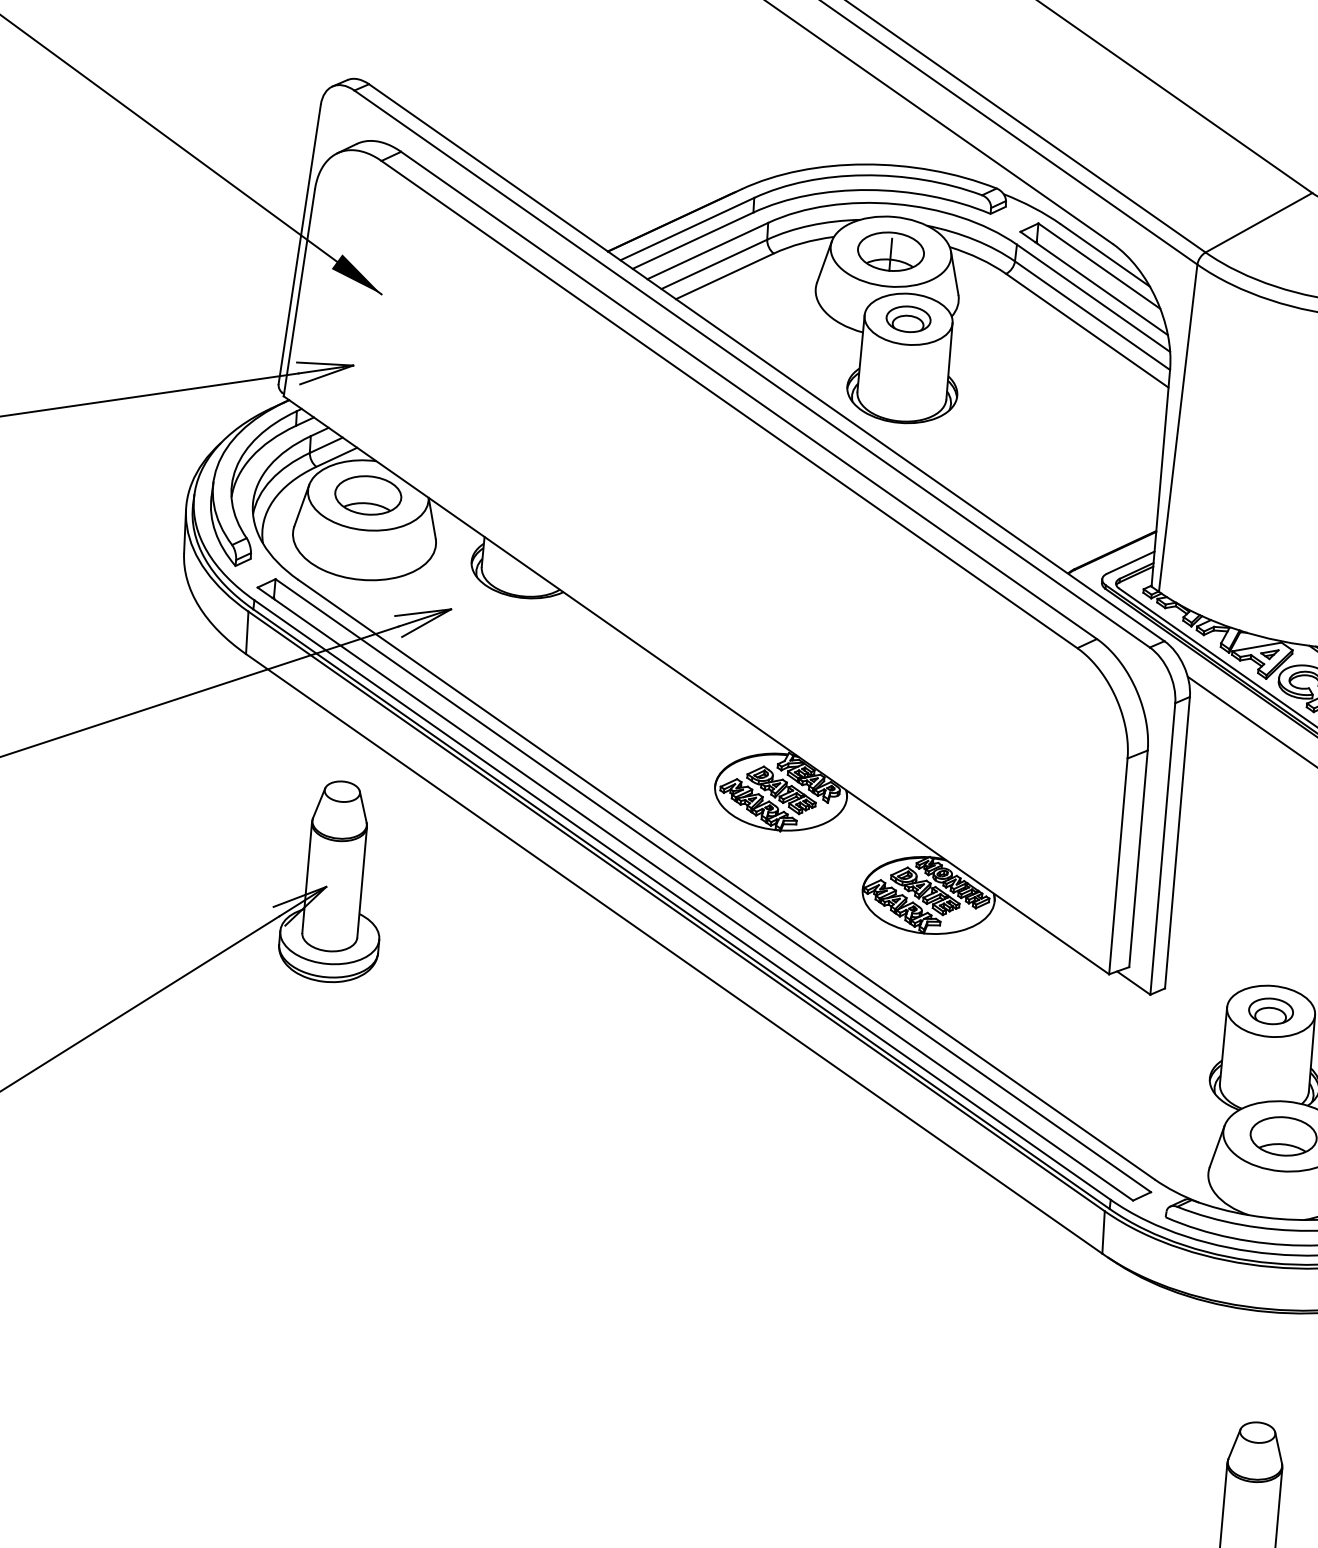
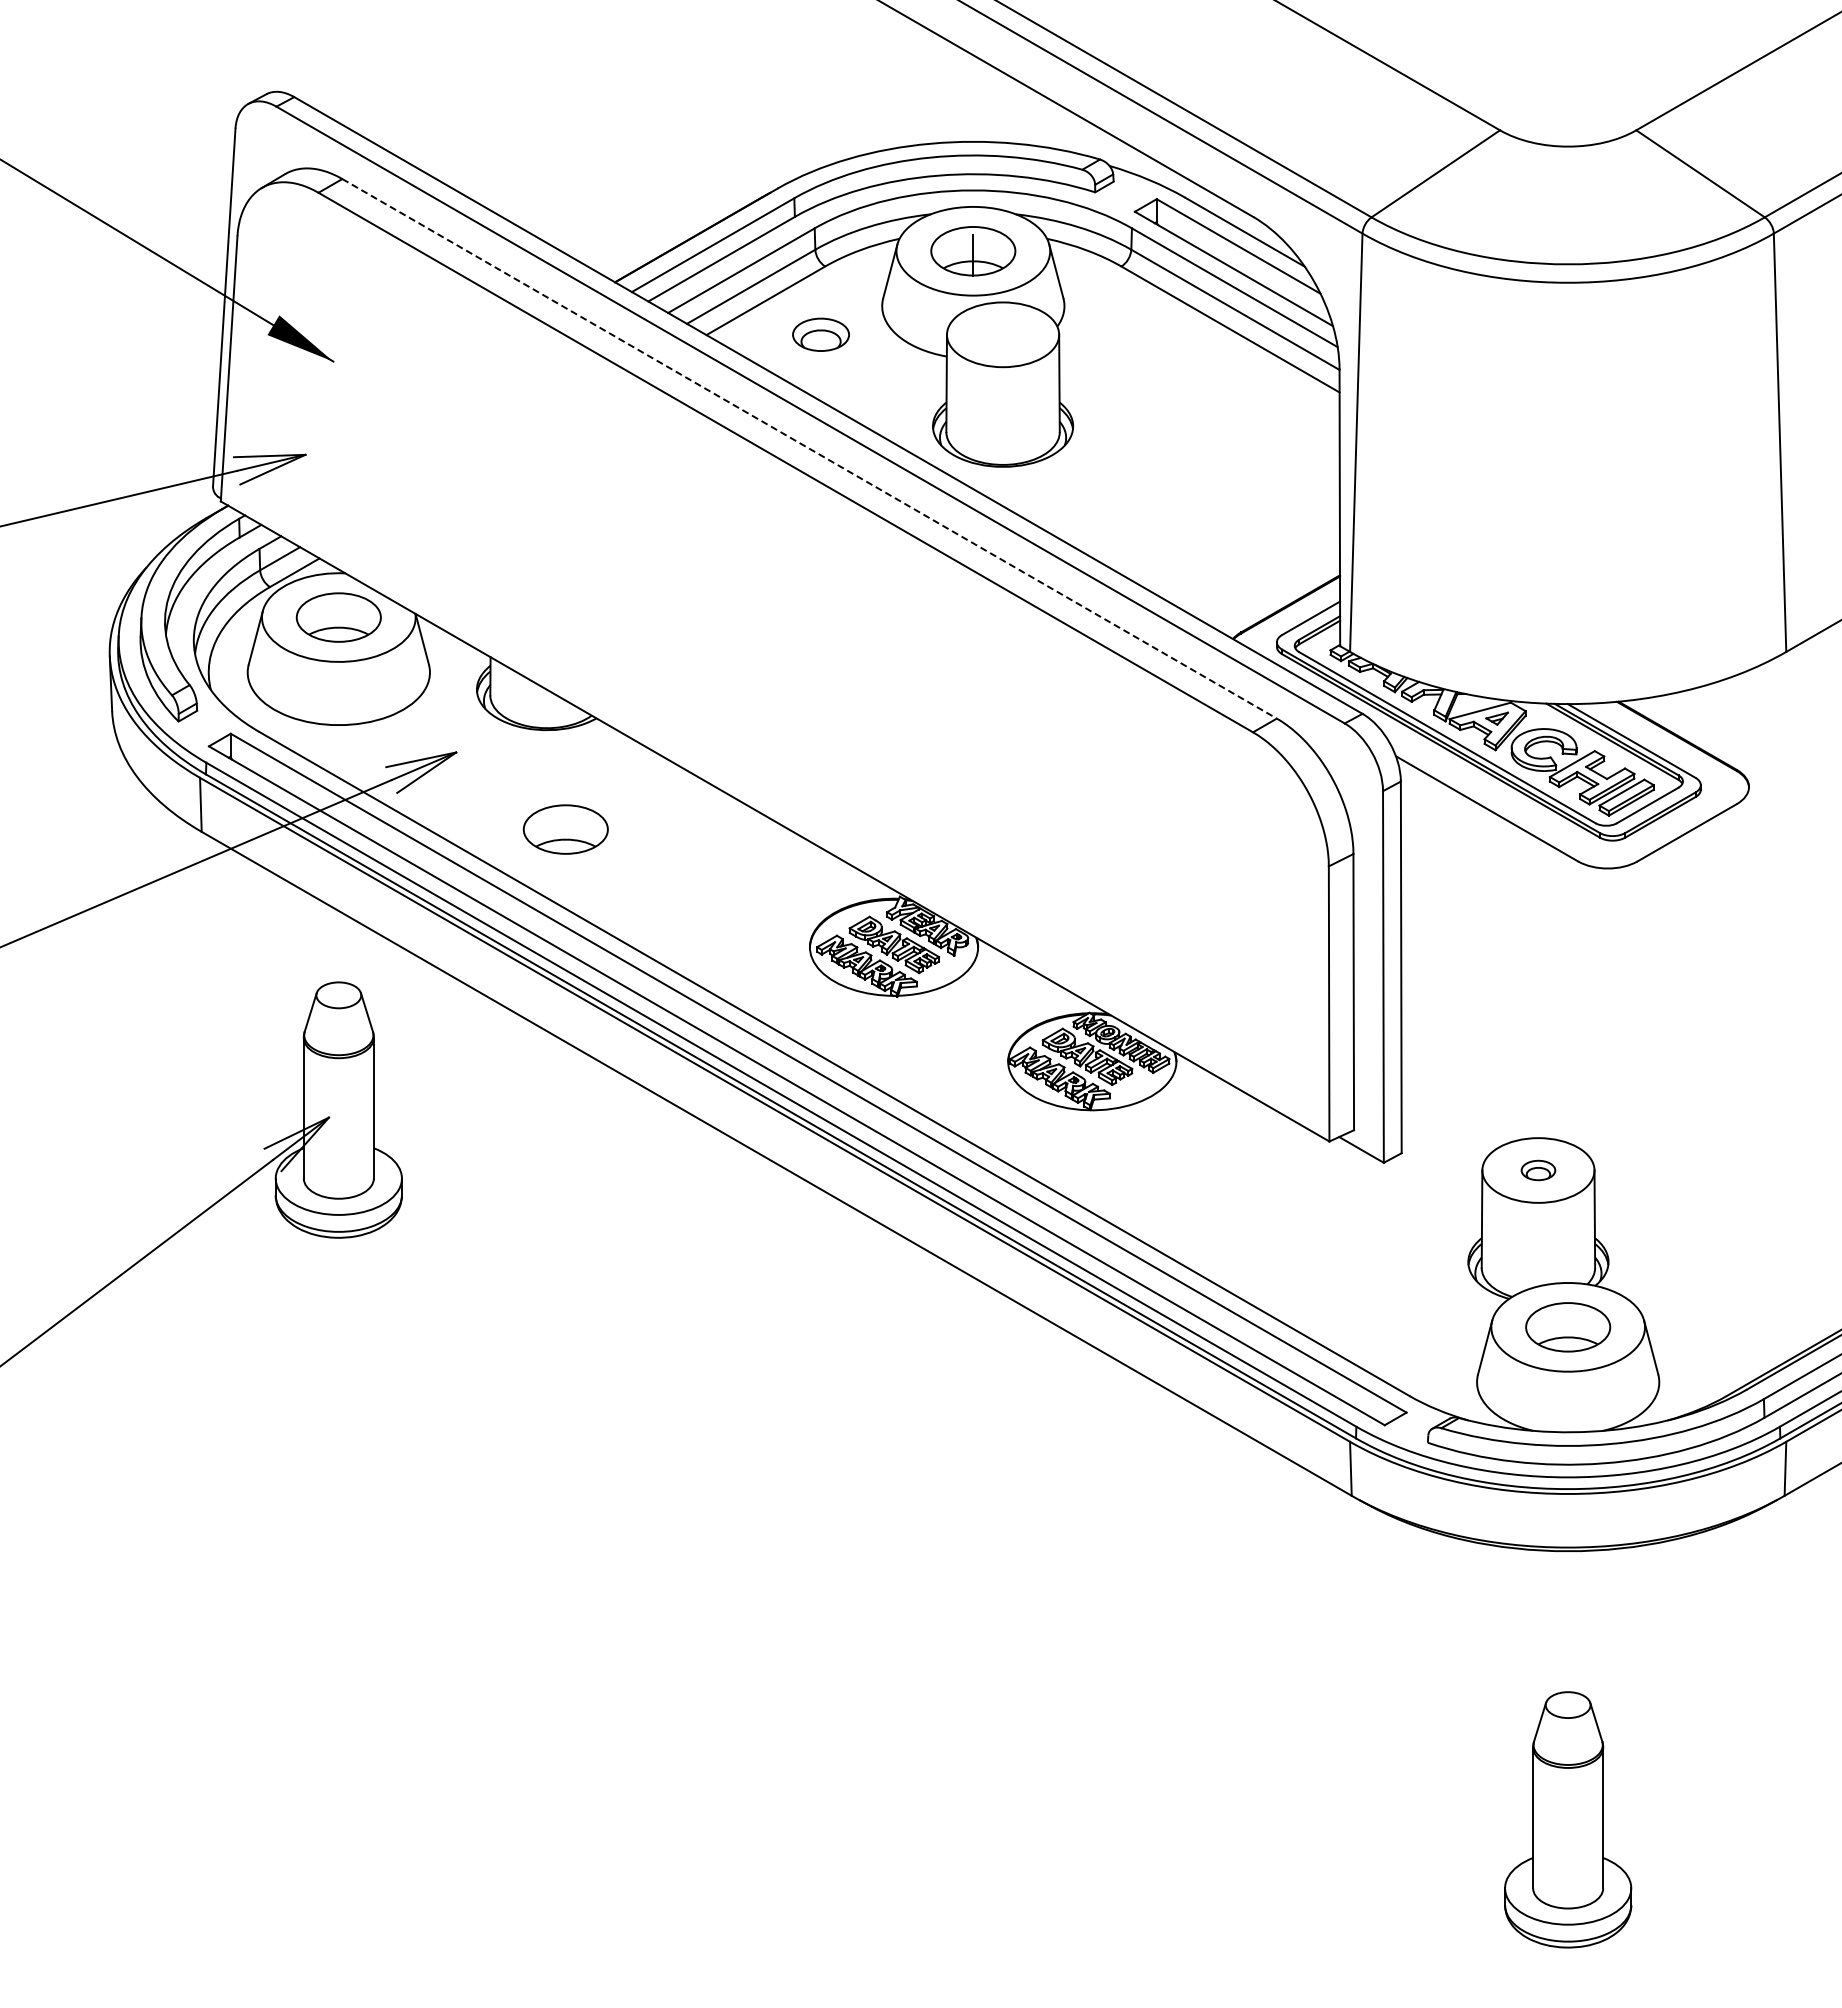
part: (908, 319) -> (820, 334), moved
line: (748, 395) -> (809, 448), solid -> dashed
part: (531, 677) -> (565, 829), added
part: (1271, 1011) -> (1538, 1170), size x0.6

